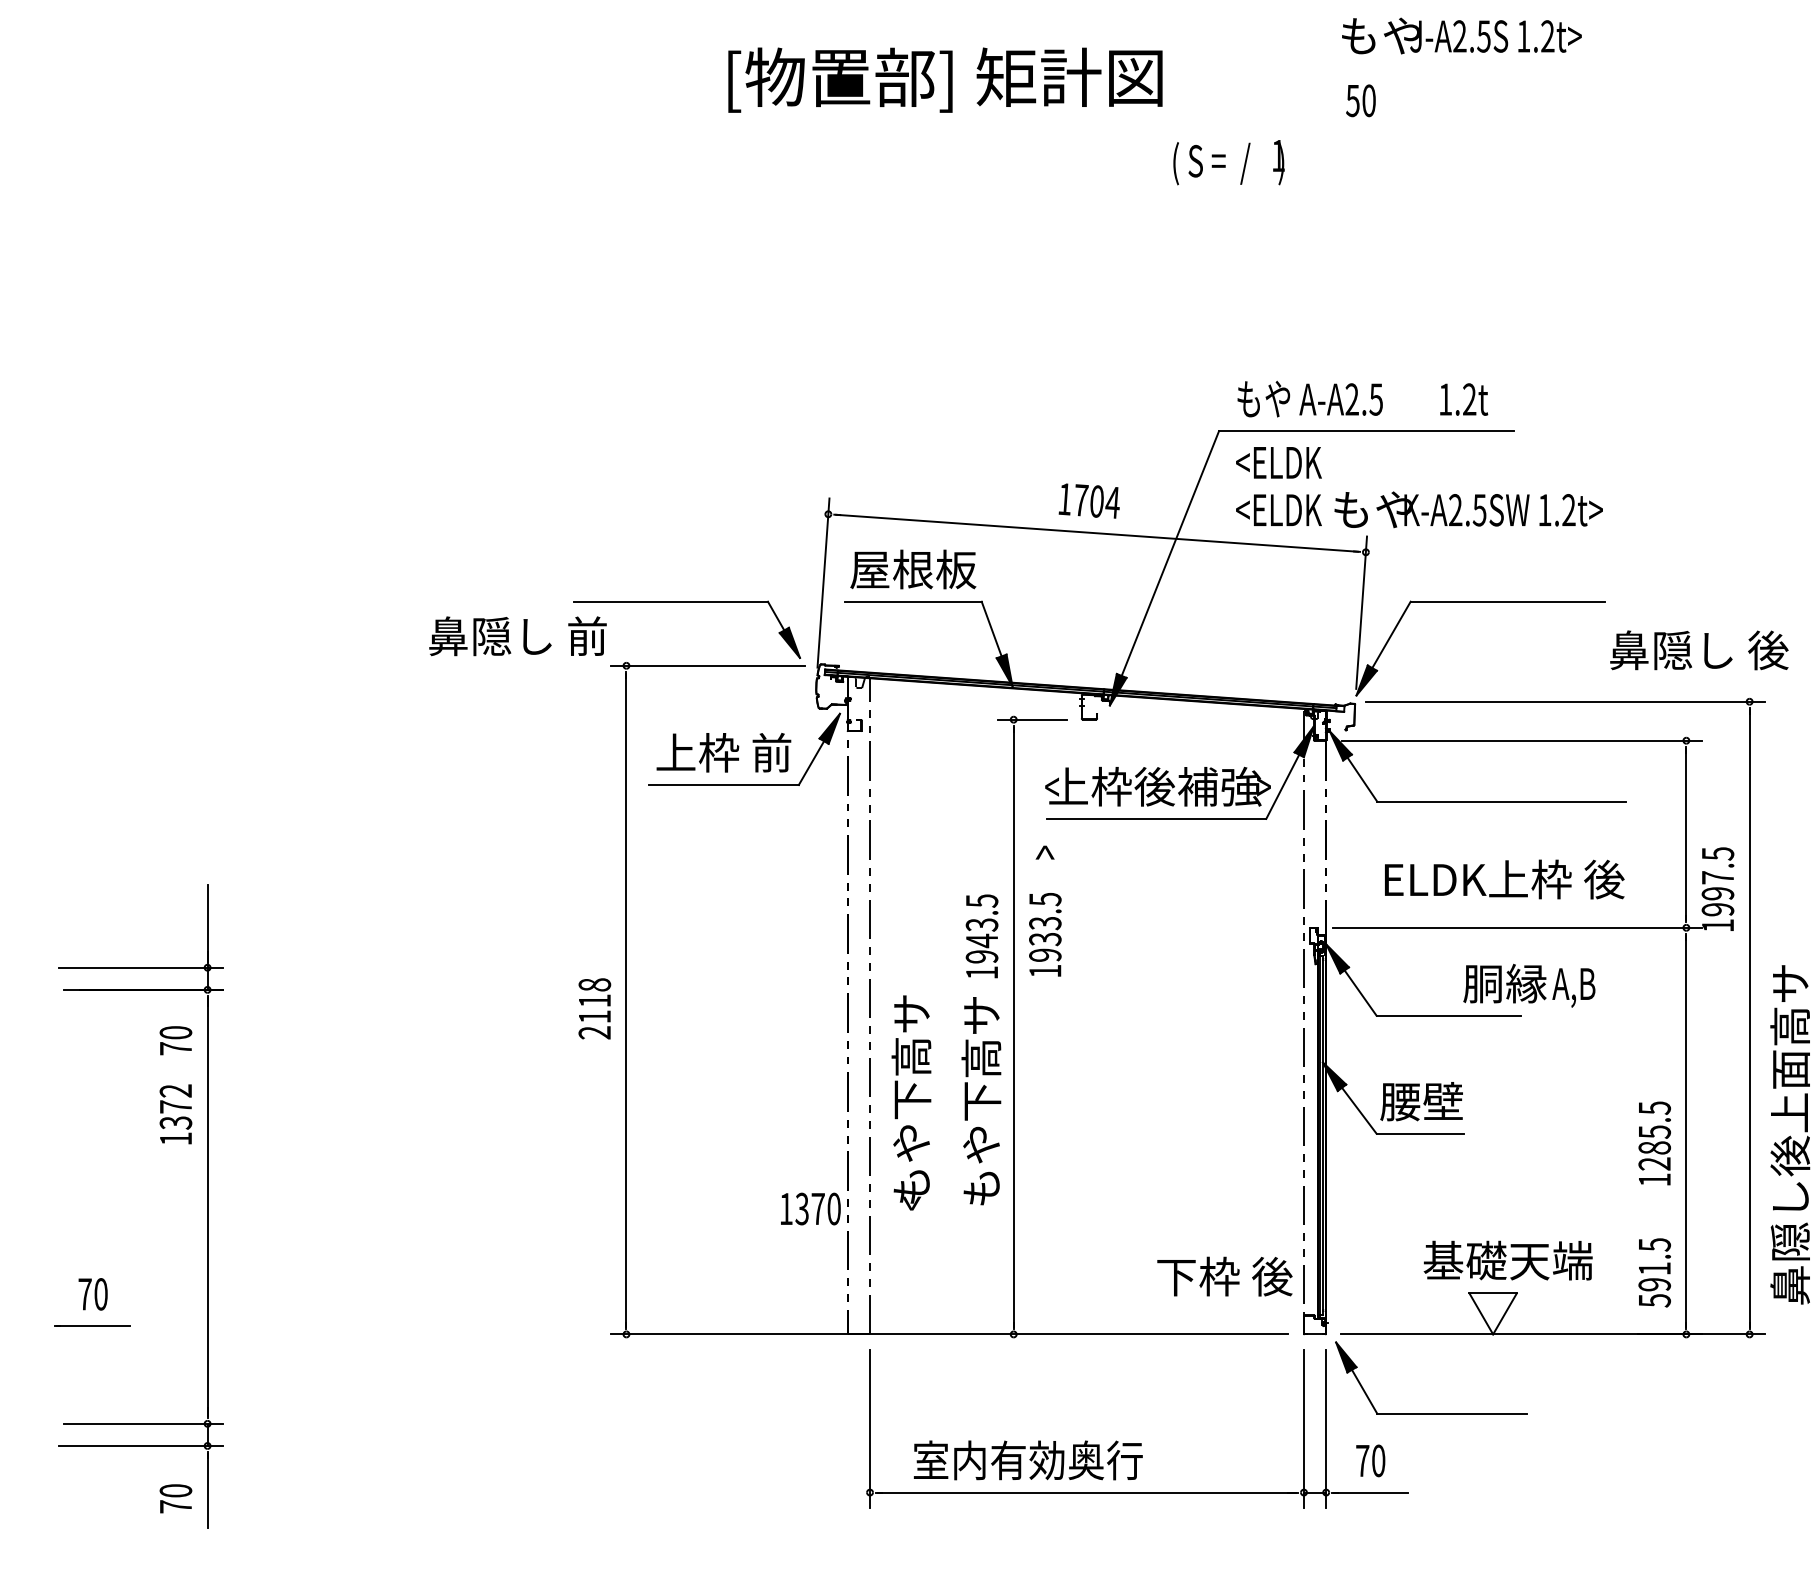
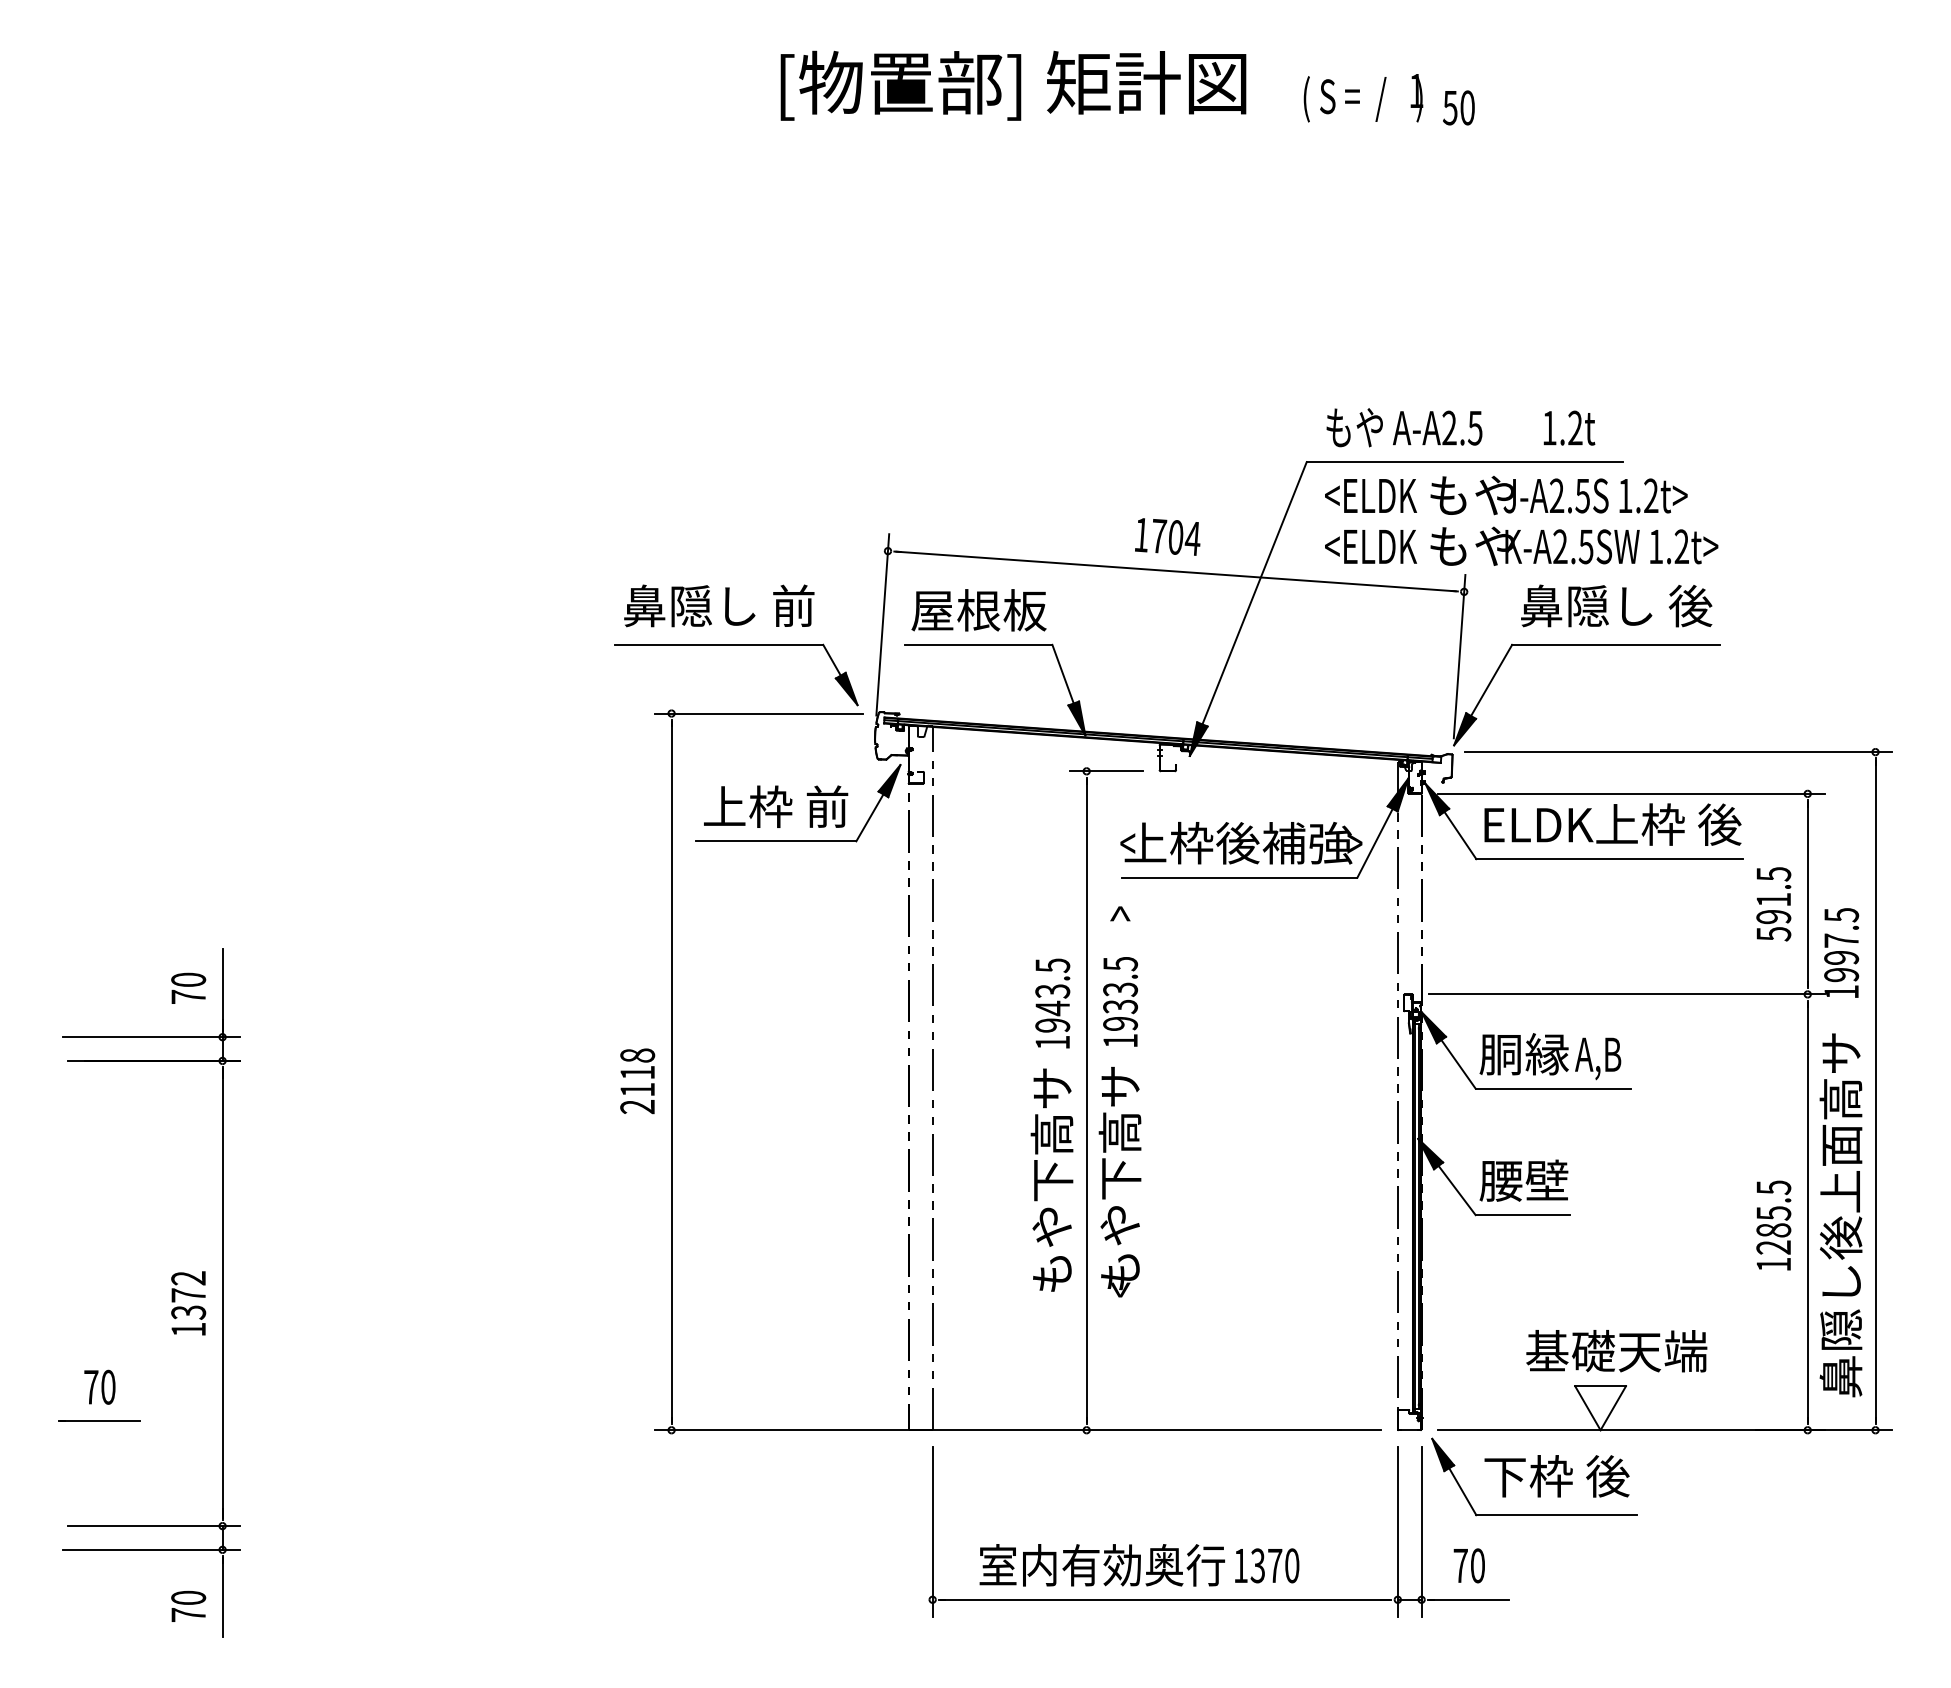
text: (1461, 36) -> (1558, 495), moved
text: (1229, 162) -> (1363, 98), moved
text: (518, 635) -> (719, 605), moved
text: (1699, 649) -> (1616, 605), moved
text: (1504, 879) -> (1612, 824), moved
text: (1529, 985) -> (1550, 1056), moved
text: (175, 1039) -> (188, 987), moved
text: (910, 1103) -> (1119, 1182), moved
text: (175, 1114) -> (188, 1303), moved
text: (1789, 1135) -> (1840, 1215), moved
text: (811, 1208) -> (1267, 1565), moved
text: (1654, 1273) -> (1773, 904), moved
text: (1224, 1276) -> (1556, 1476), moved

